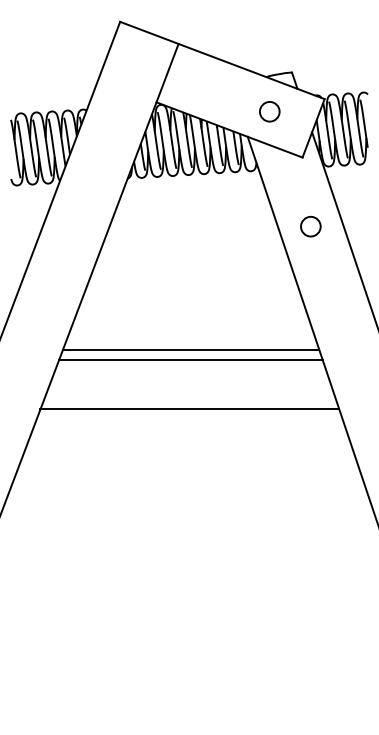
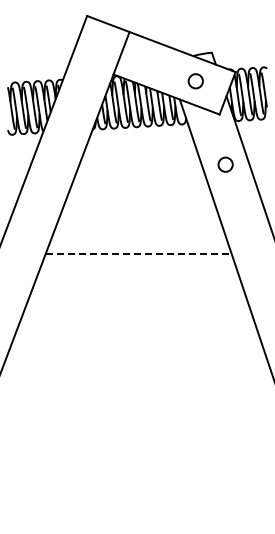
line: (192, 350) -> (139, 254), solid -> dashed
line: (190, 359) -> (138, 261), removed
line: (189, 409) -> (137, 297), removed

